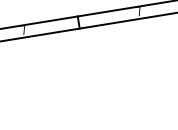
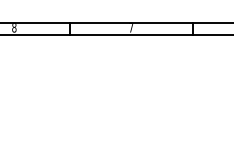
text: (23, 30) -> (14, 28), 7 -> 8

